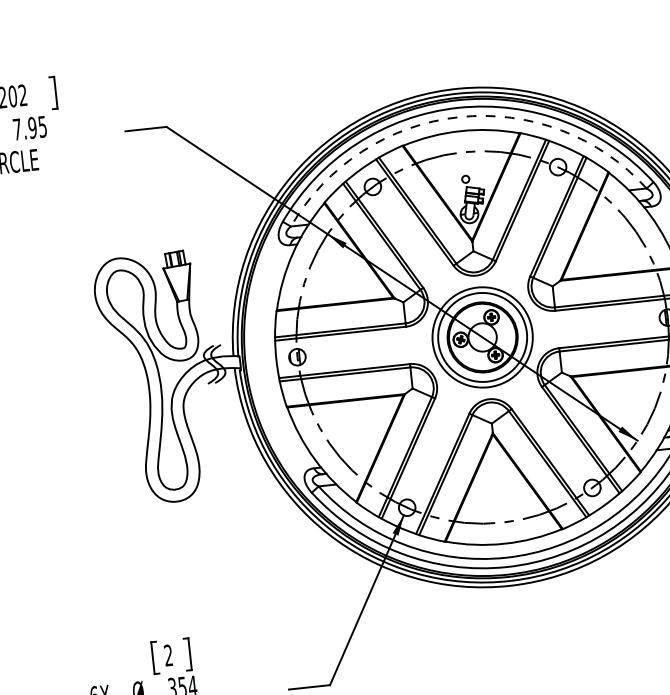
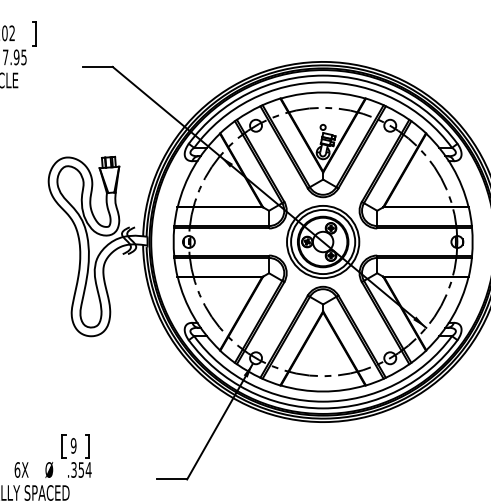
arc: (459, 117) -> (323, 82), dashed -> solid
text: (168, 655) -> (73, 445), 2 -> 9

